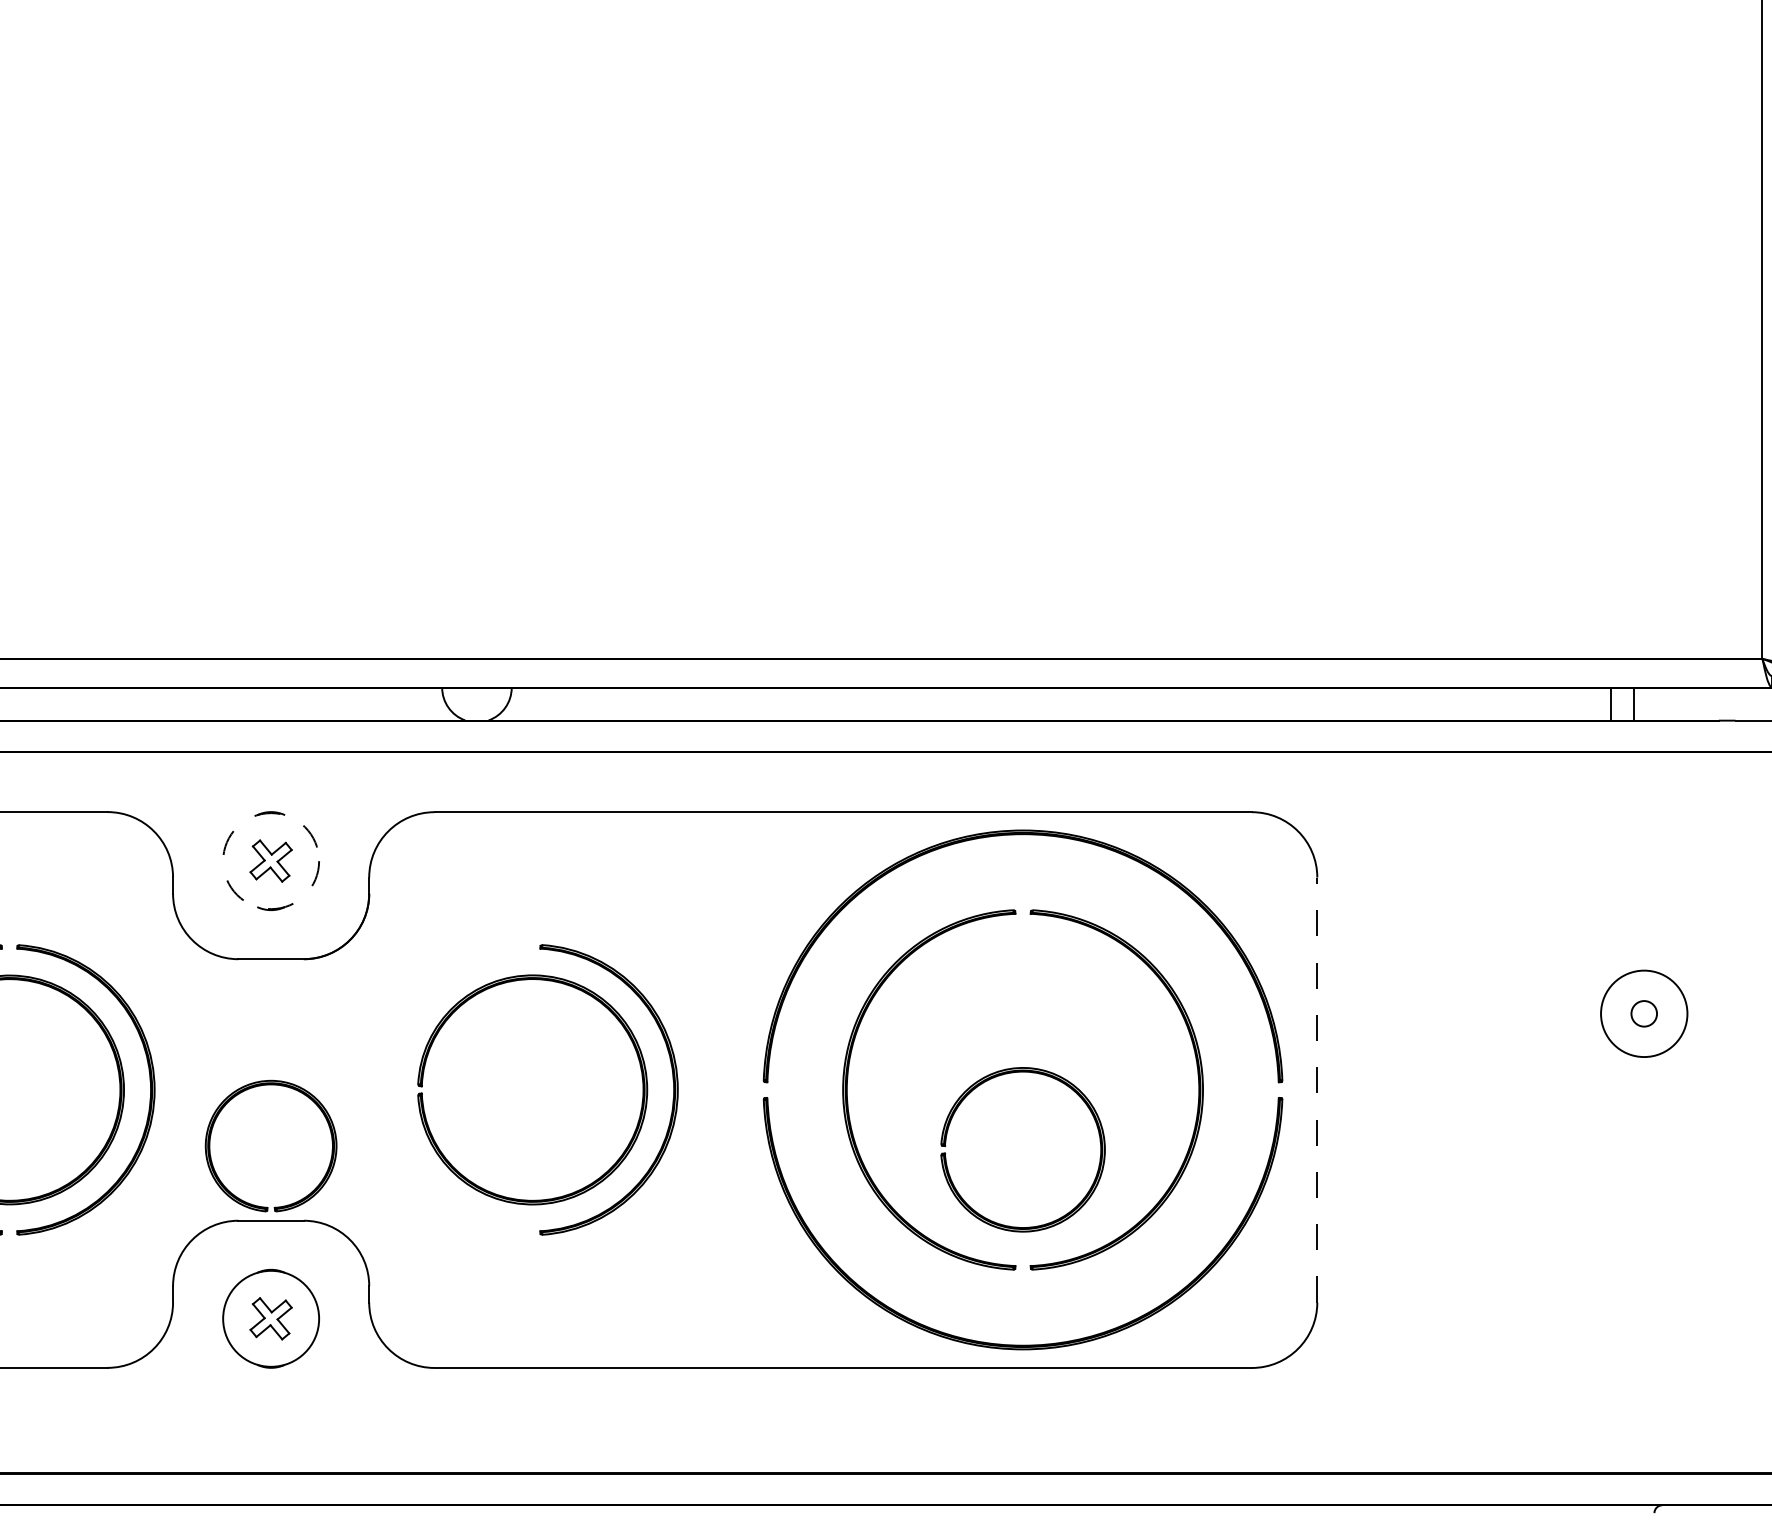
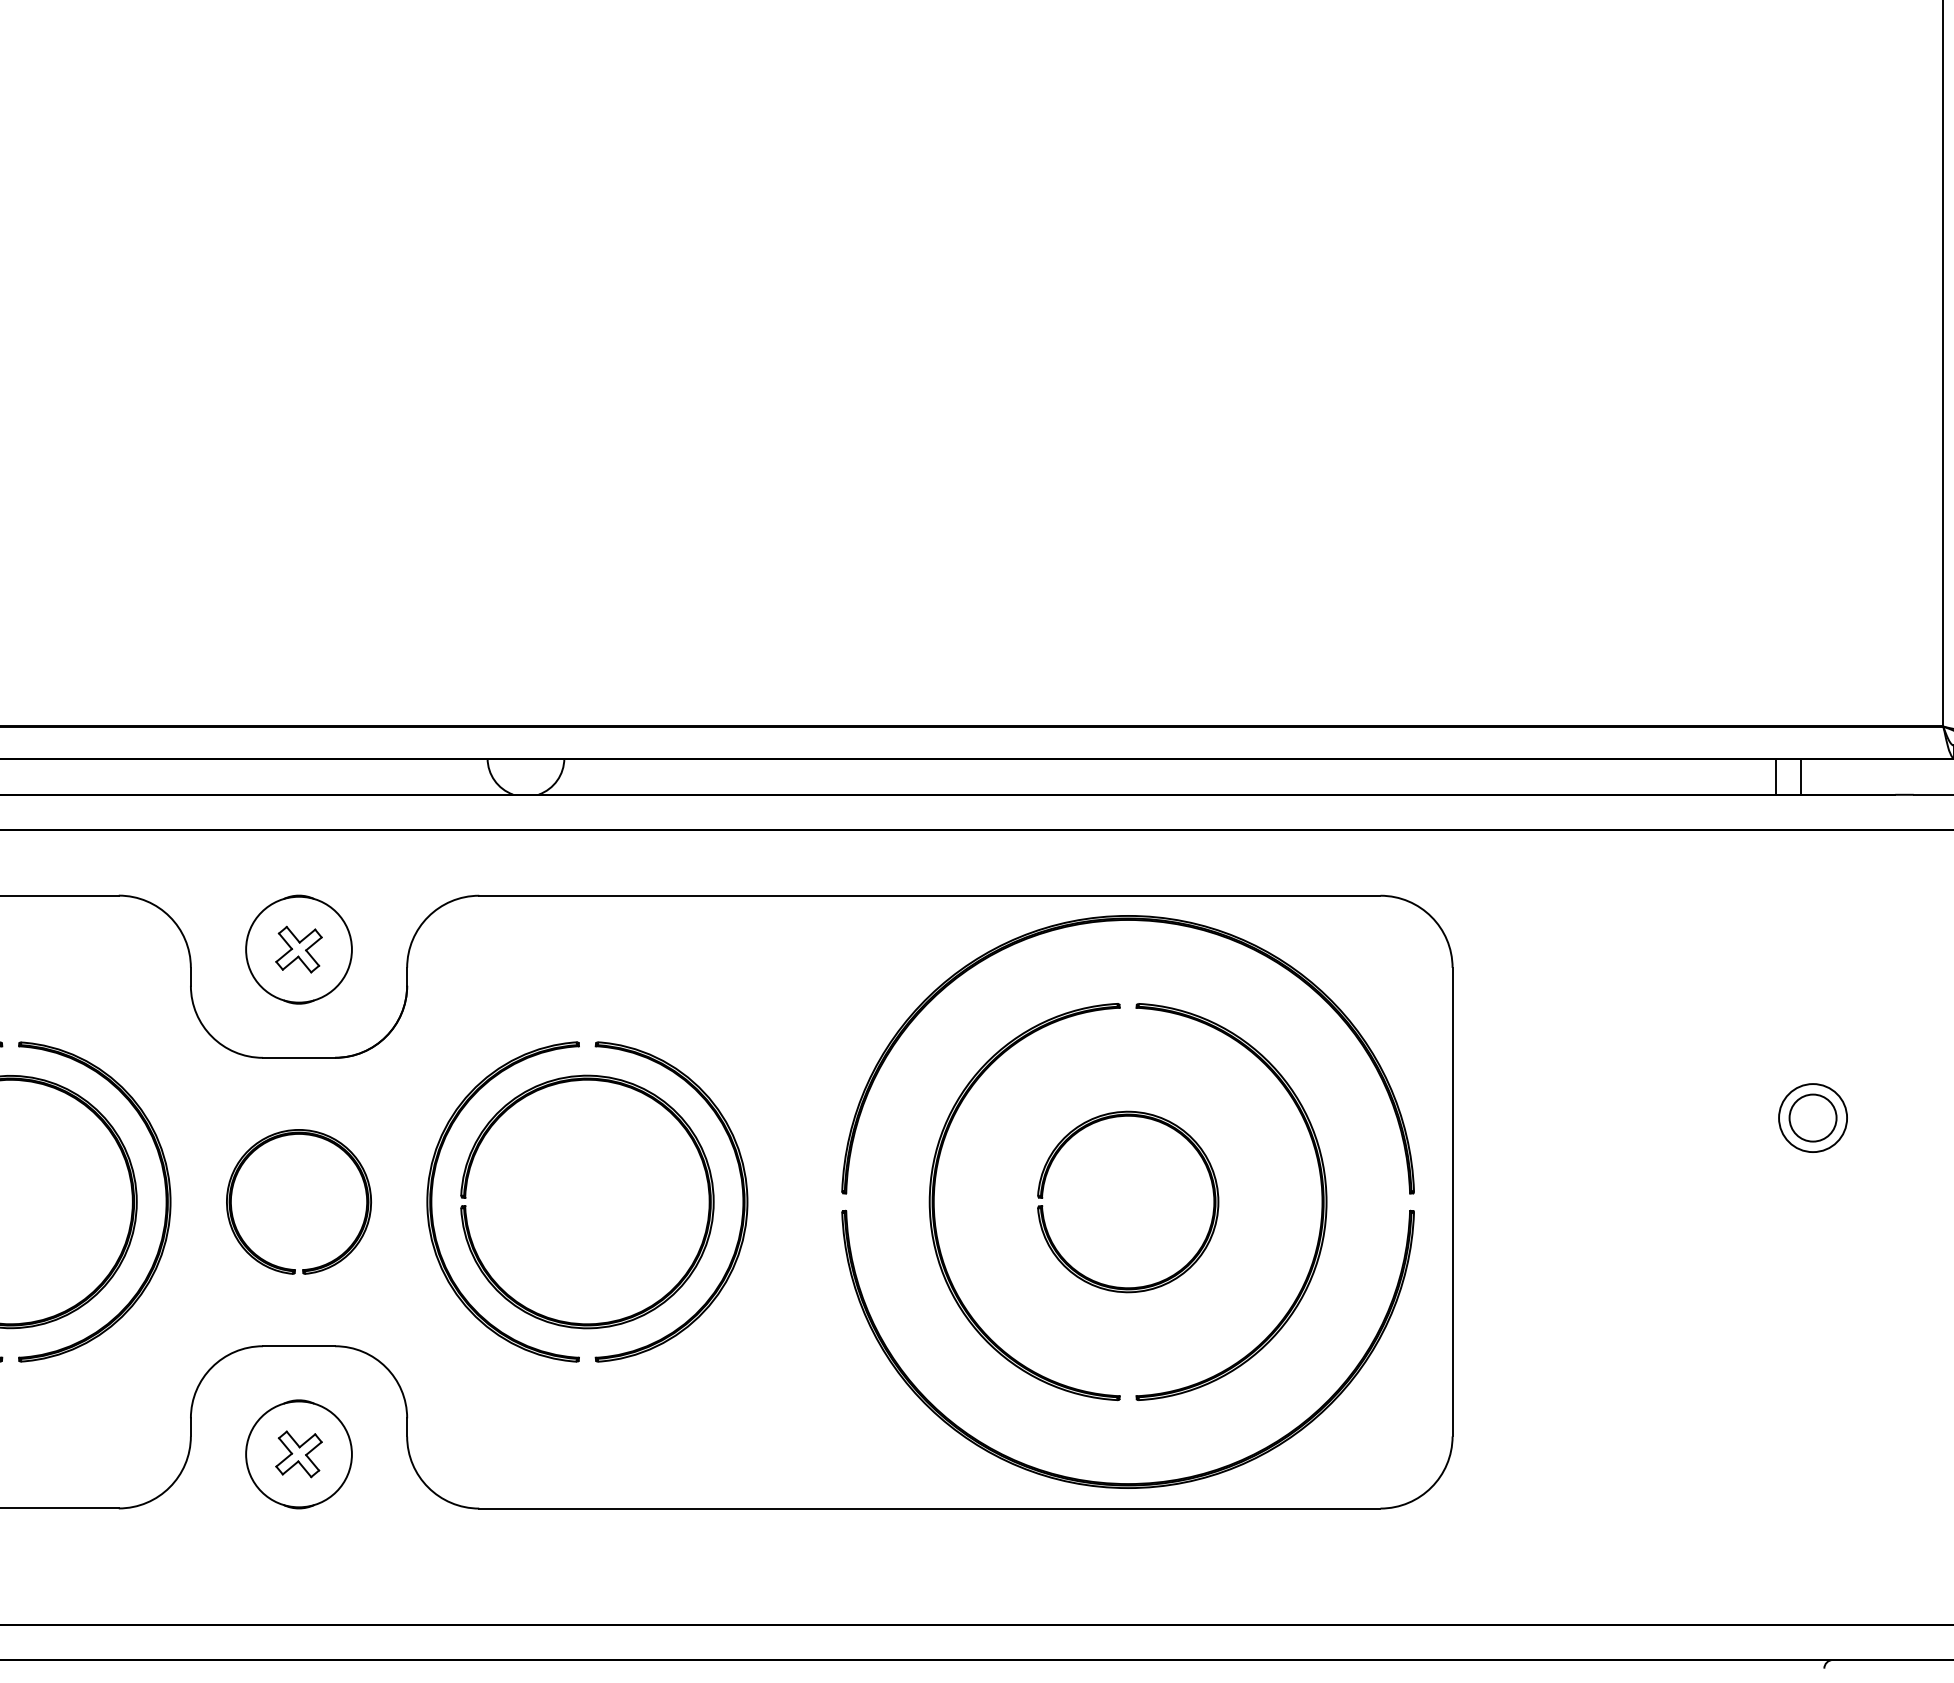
circle: (270, 860) -> (298, 949), dashed -> solid
circle: (1643, 1013) -> (1812, 1117), size x1.67
circle: (1644, 1014) -> (1813, 1118), size x0.71
part: (392, 1089) -> (432, 1201), added
line: (1317, 1089) -> (1452, 1201), dashed -> solid
part: (1074, 1092) -> (1184, 1138), moved
part: (309, 1099) -> (341, 1150), moved

